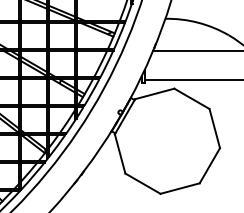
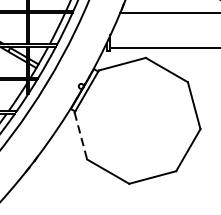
line: (120, 154) -> (81, 136), solid -> dashed

